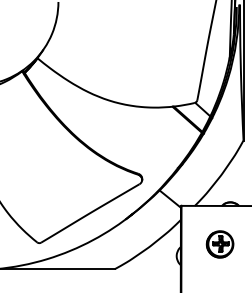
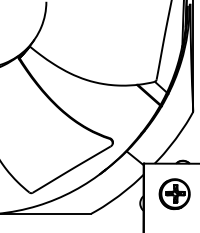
part: (219, 244) -> (174, 194), size x1.43

